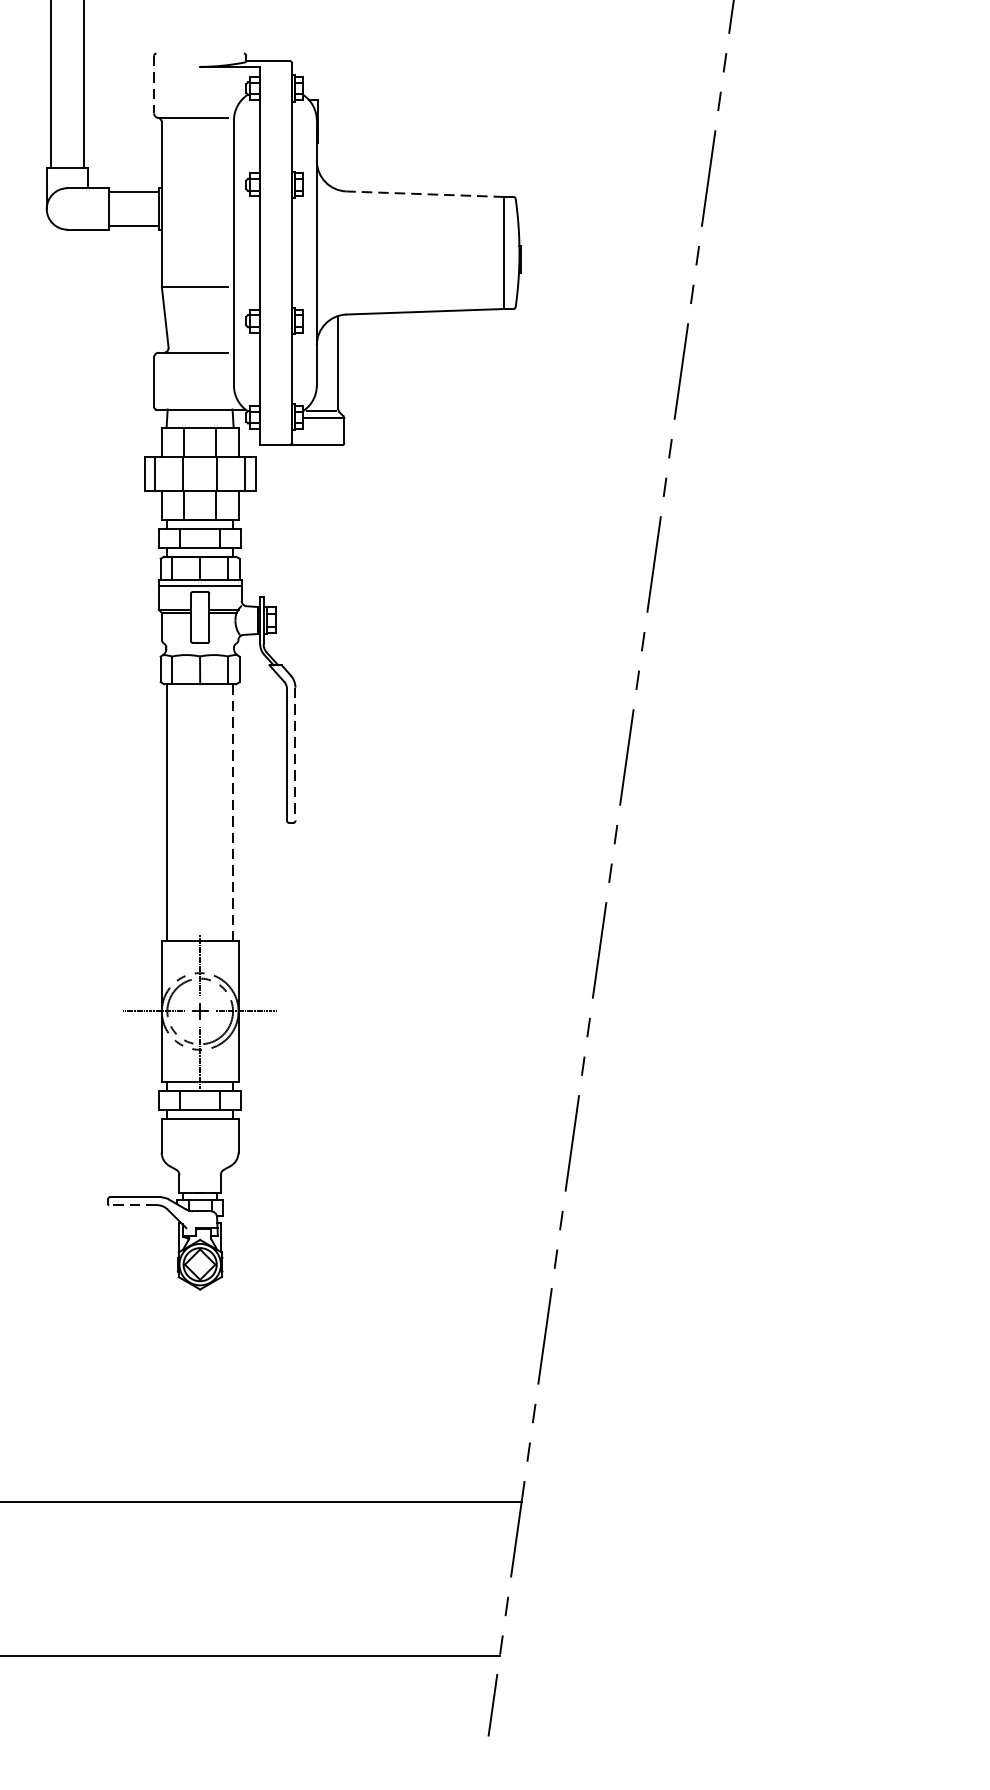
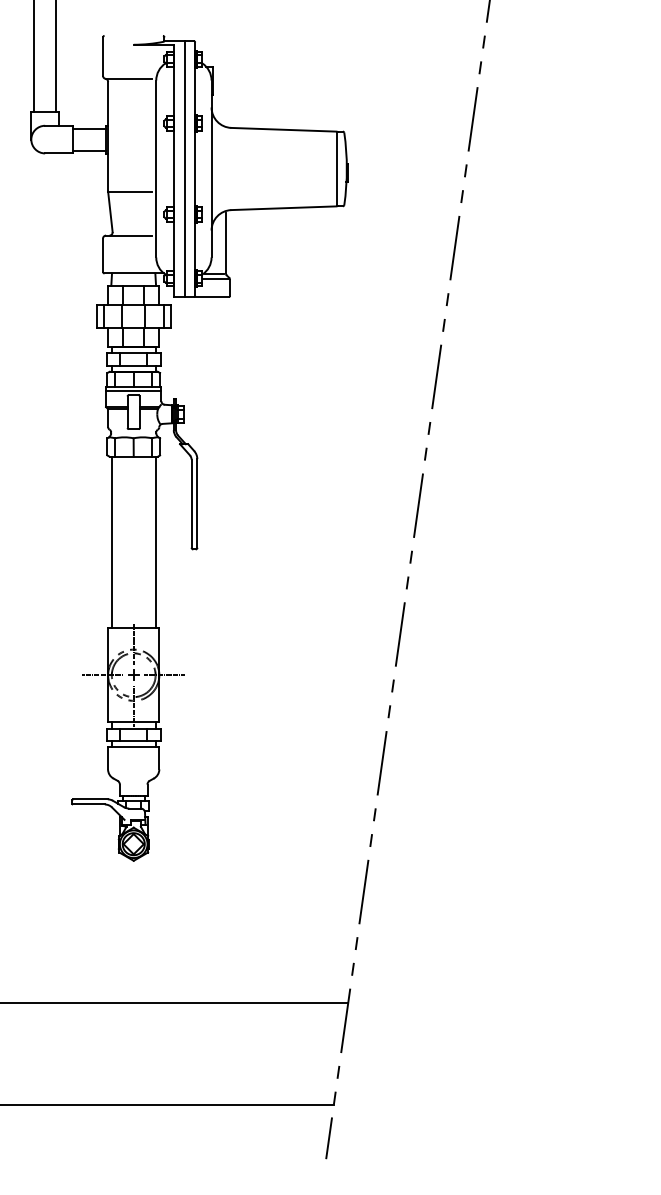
line: (154, 85) -> (103, 57), dashed -> solid
line: (424, 193) -> (283, 129), dashed -> solid
line: (276, 252) -> (184, 168), added
line: (295, 754) -> (197, 503), dashed -> solid
line: (232, 812) -> (155, 542), dashed -> solid
line: (132, 1205) -> (88, 804), dashed -> solid

